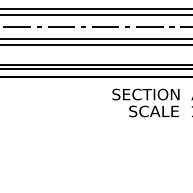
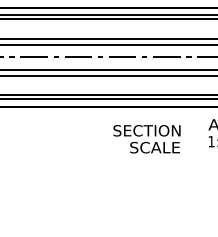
text: (145, 103) -> (146, 139), moved

